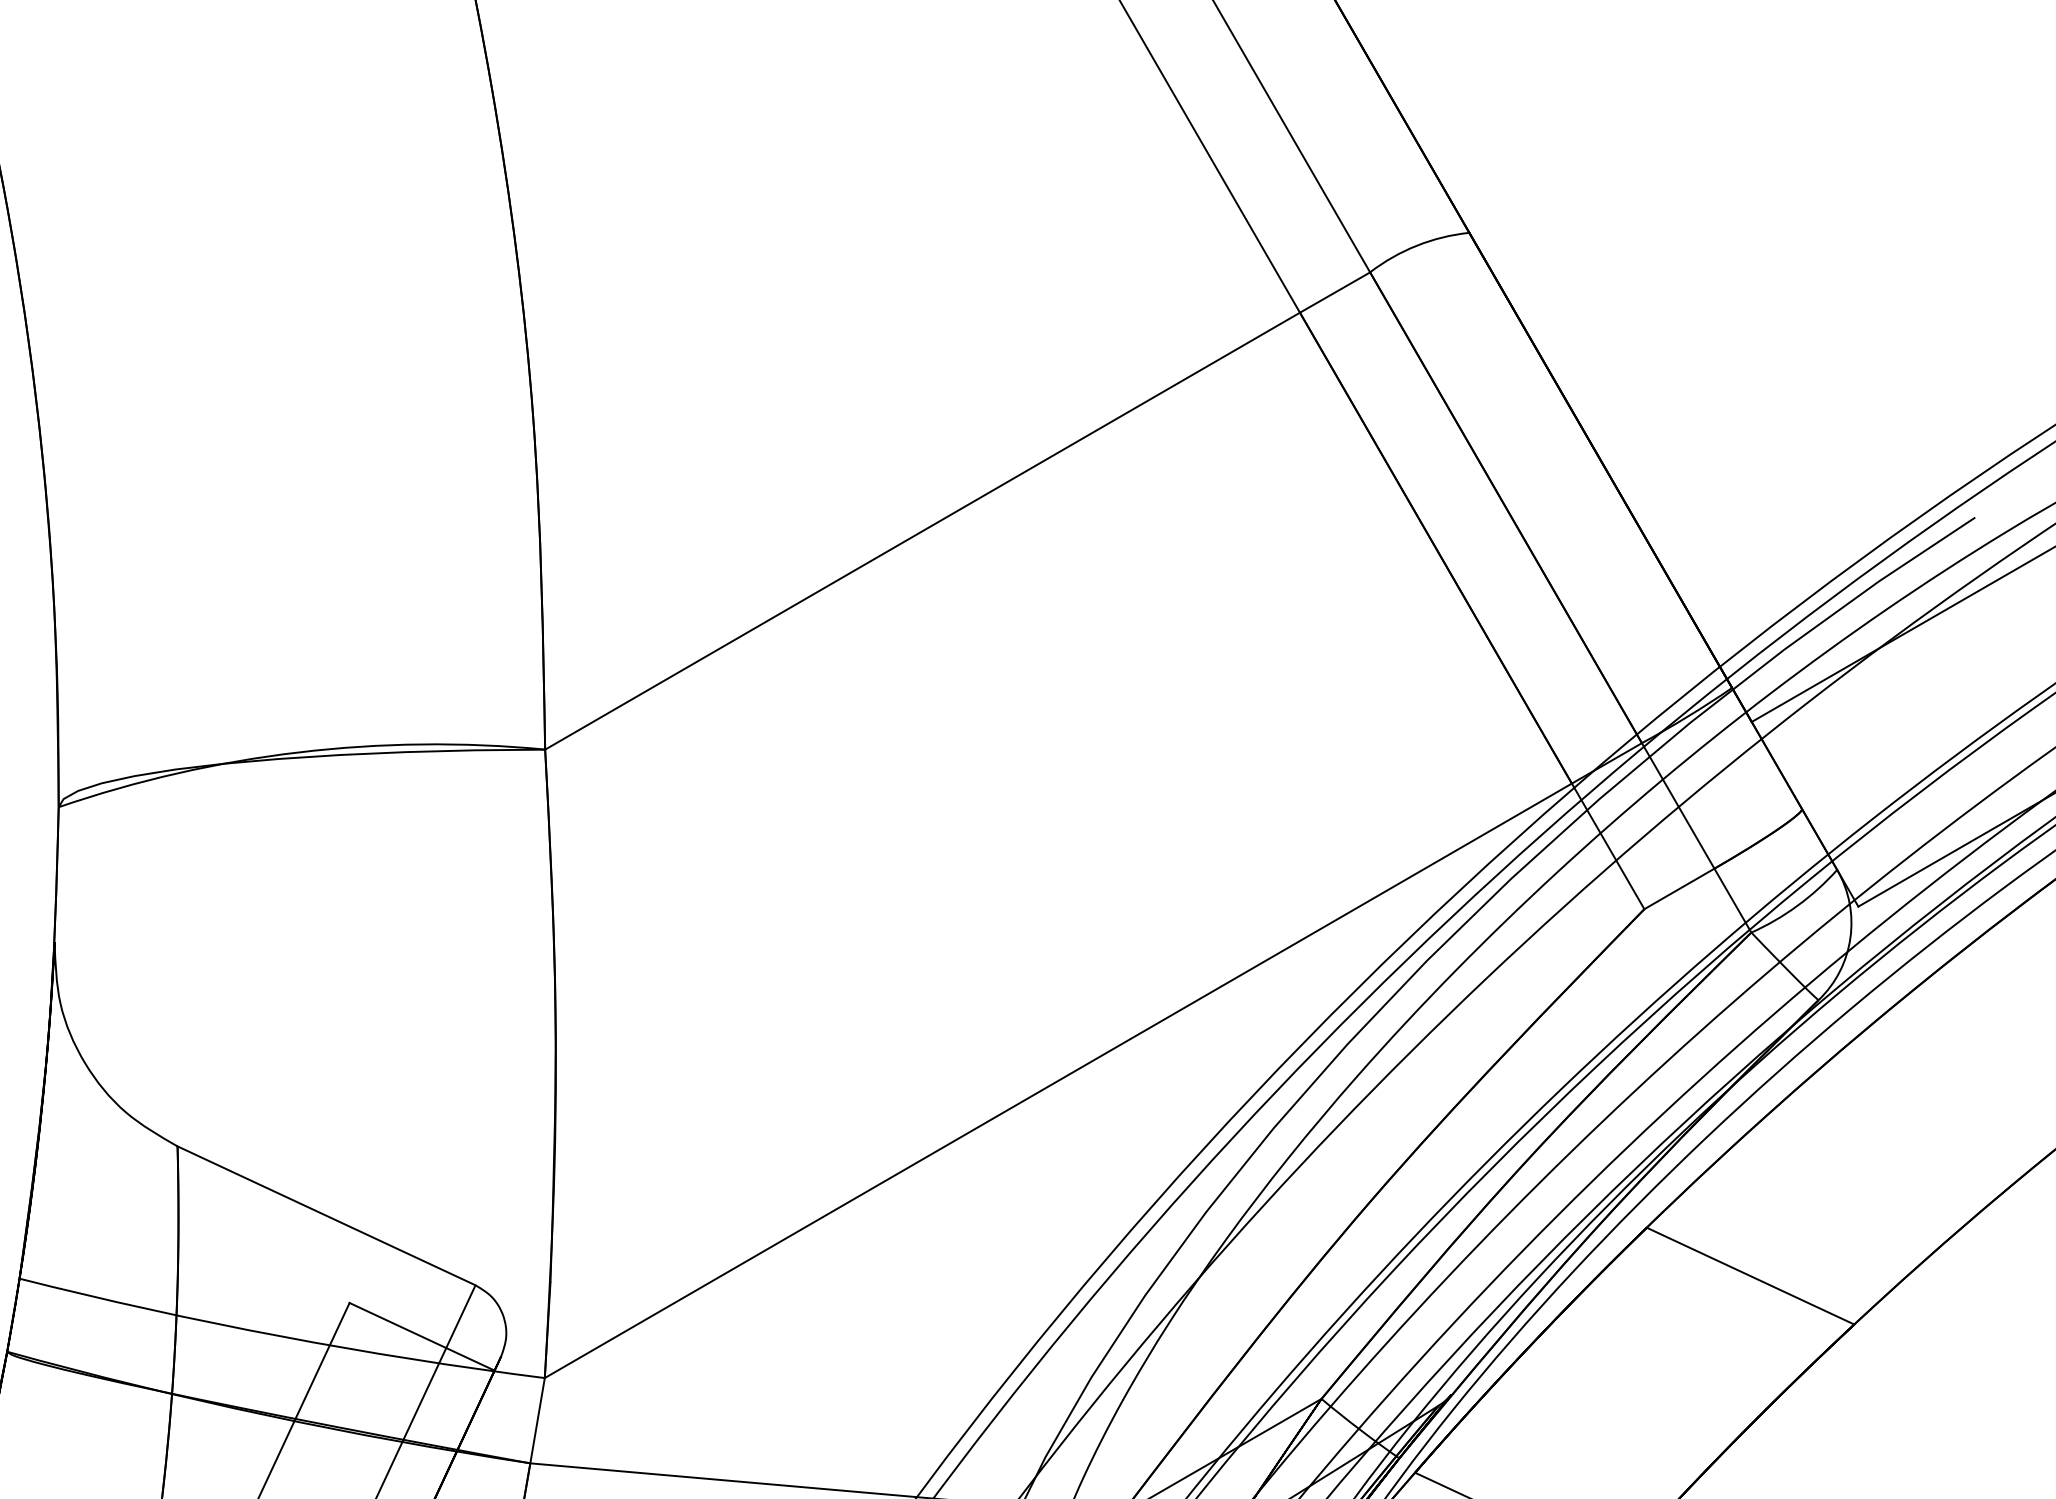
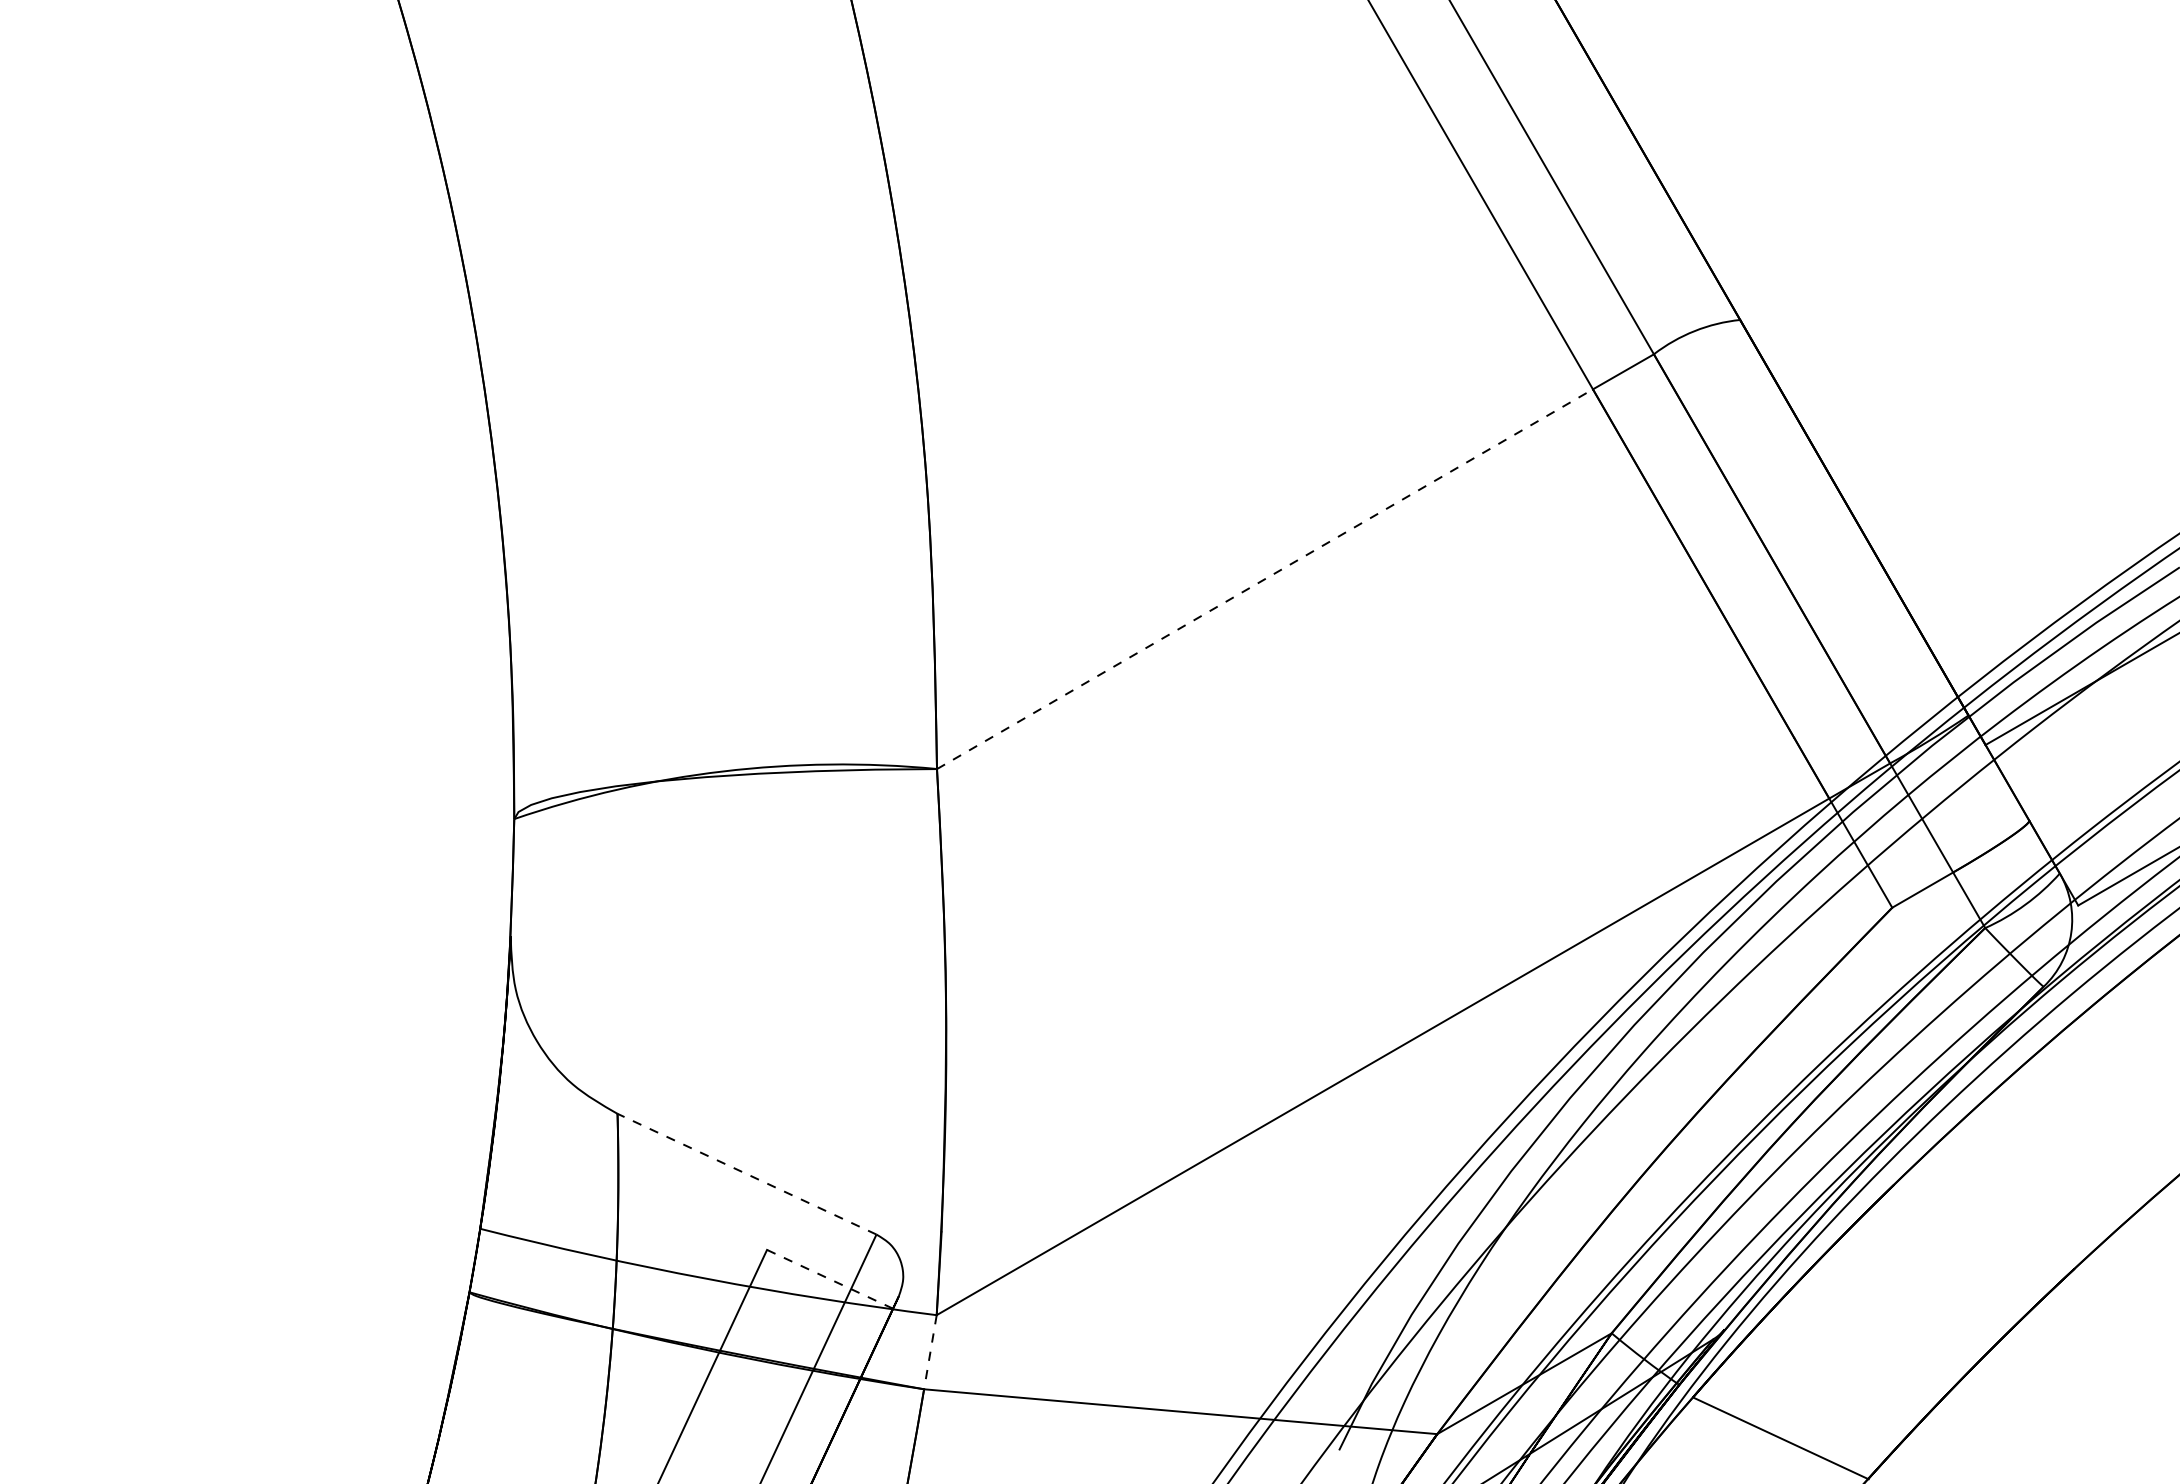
line: (922, 531) -> (1264, 579), solid -> dashed
line: (325, 1215) -> (746, 1173), solid -> dashed
line: (1750, 1276) -> (1984, 1226), removed
line: (422, 1337) -> (830, 1279), solid -> dashed
line: (537, 1421) -> (930, 1352), solid -> dashed

